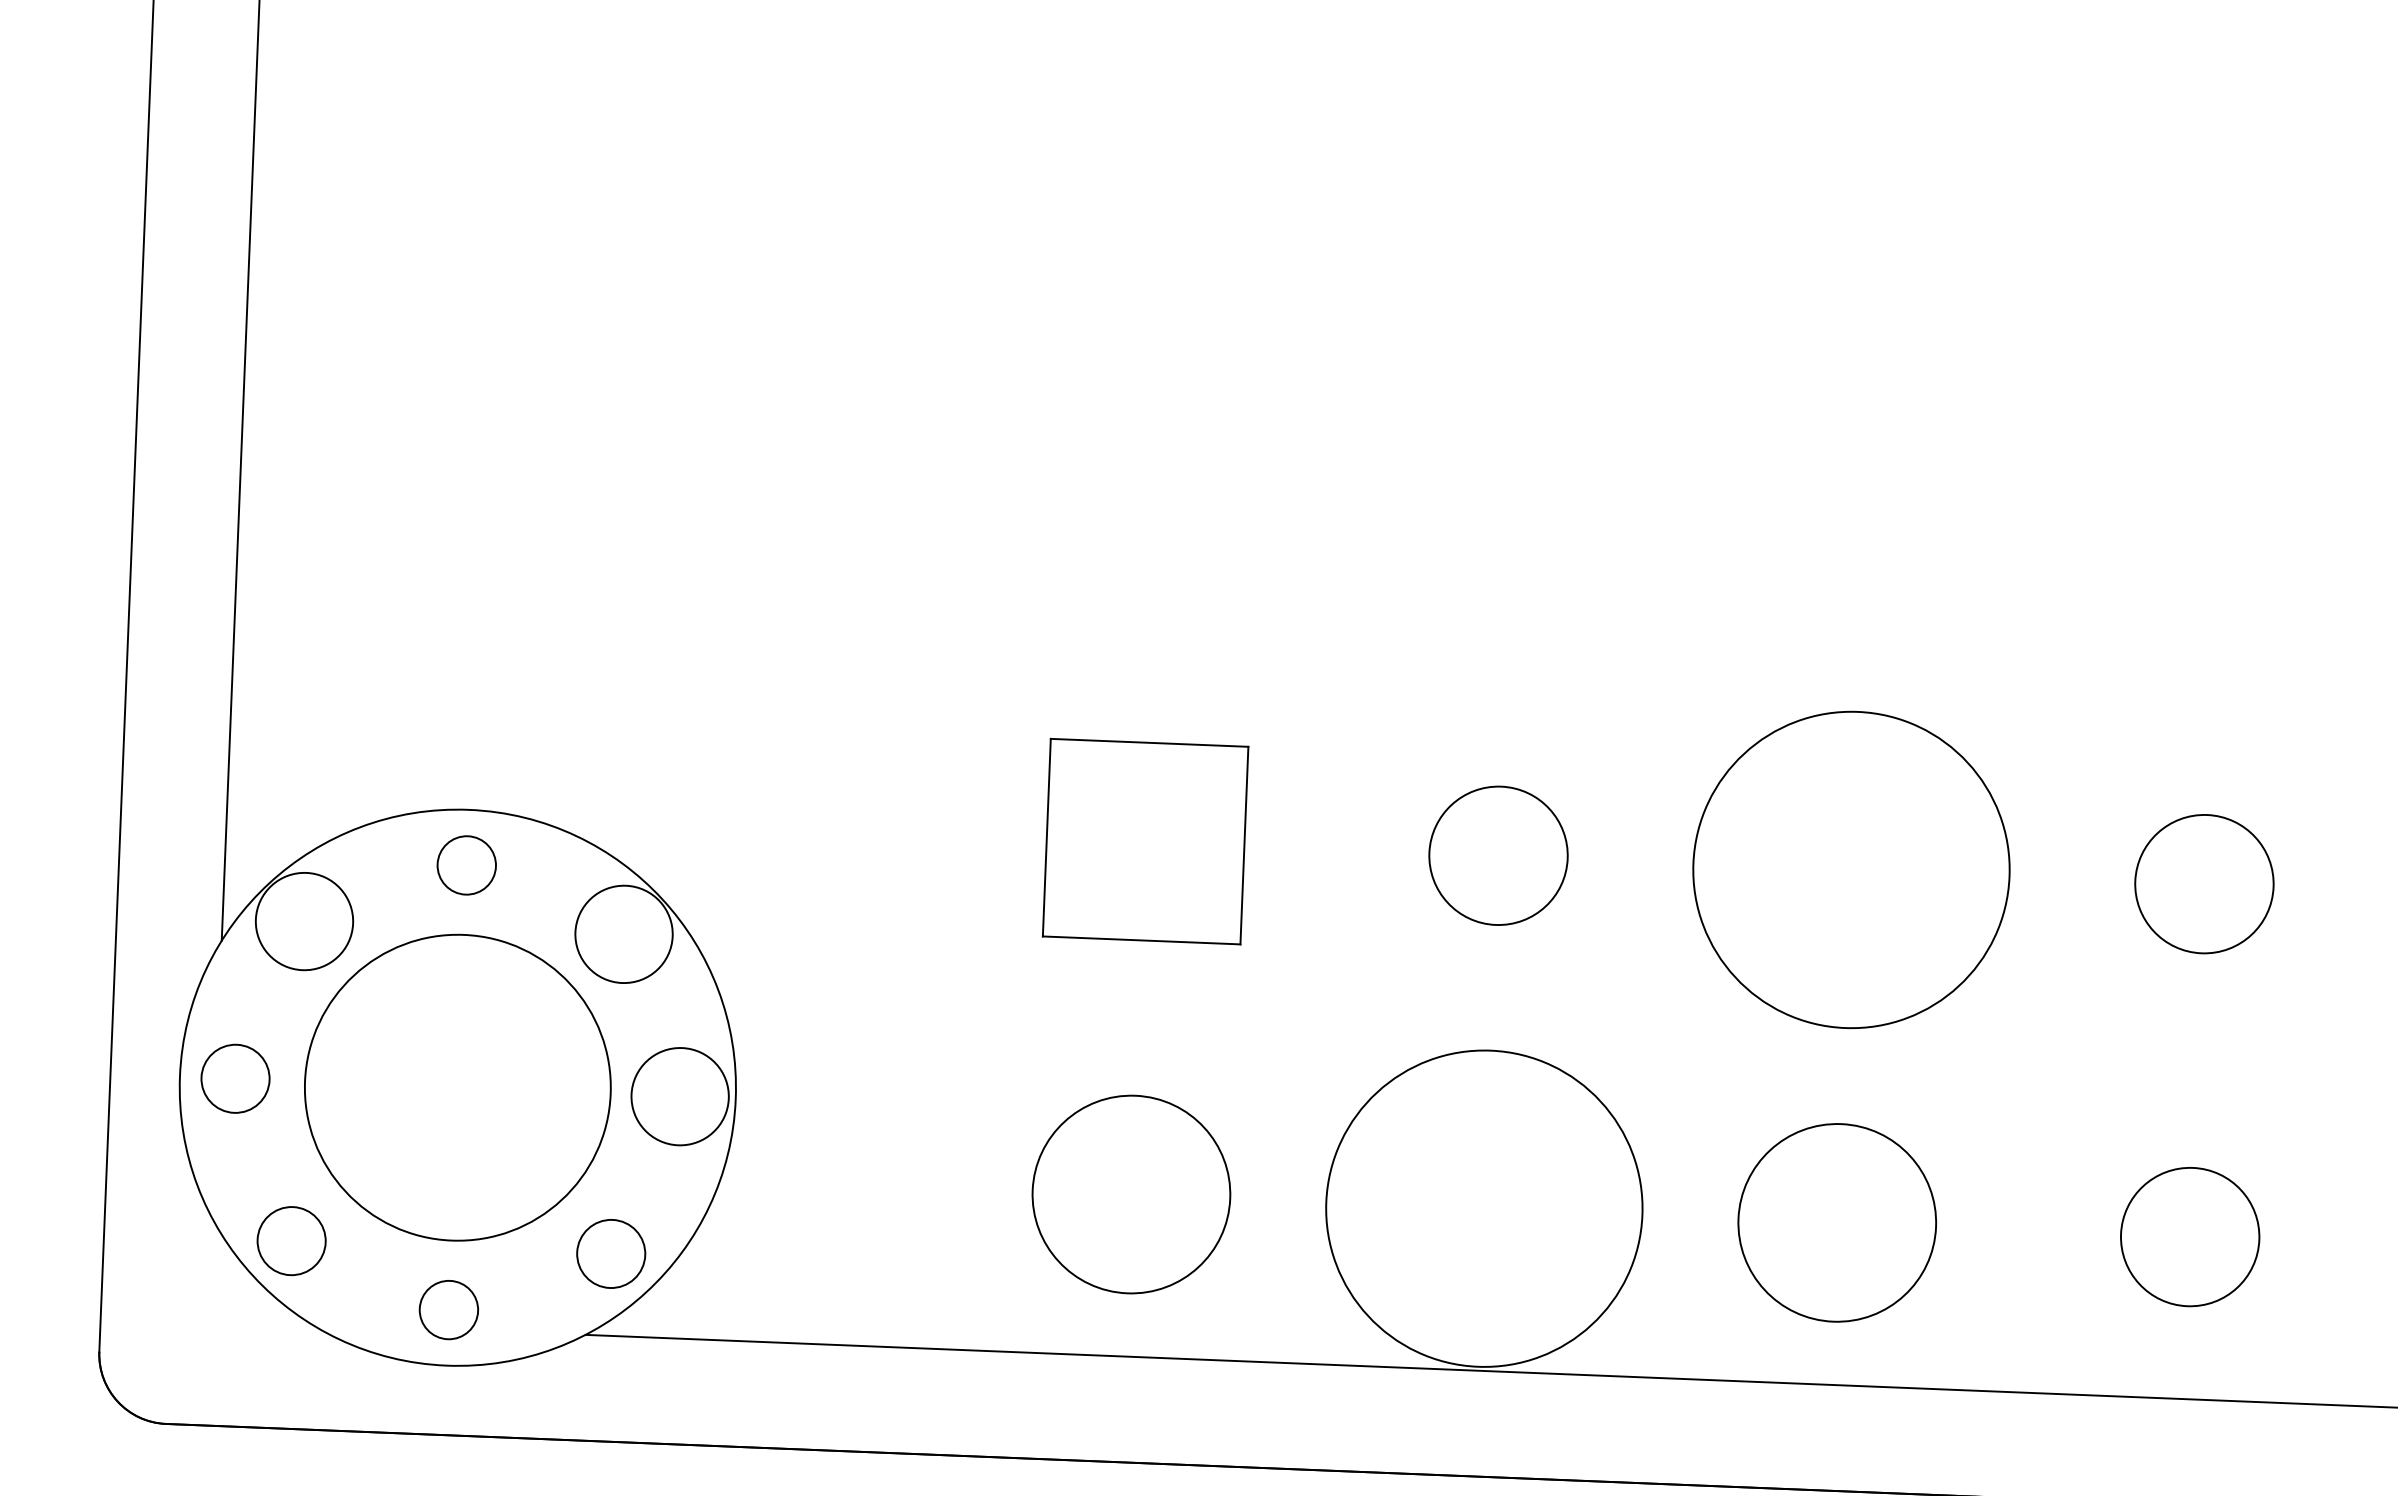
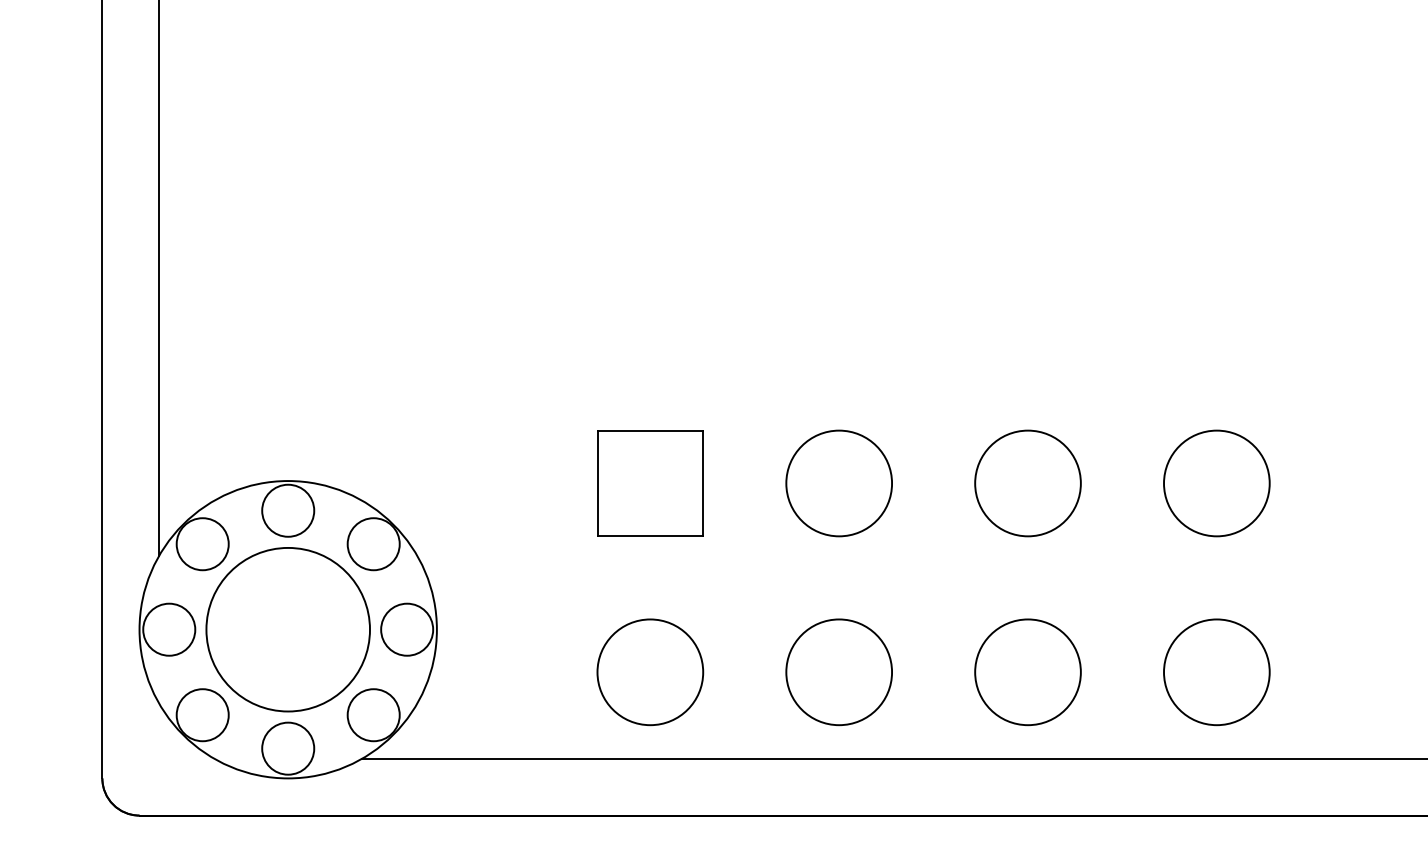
circle: (1499, 855) -> (839, 483), size x1.43
circle: (467, 864) -> (288, 510), size x1.67
circle: (1850, 869) -> (1027, 483), size x0.62
circle: (2203, 884) -> (1216, 483), size x1.43
circle: (235, 1078) -> (169, 629), size x1.43
circle: (1484, 1209) -> (839, 672), size x0.62
circle: (2189, 1237) -> (1216, 672), size x1.43
circle: (291, 1241) -> (202, 715), size x1.43
circle: (610, 1254) -> (373, 715), size x1.43
circle: (449, 1309) -> (288, 748), size x1.67

